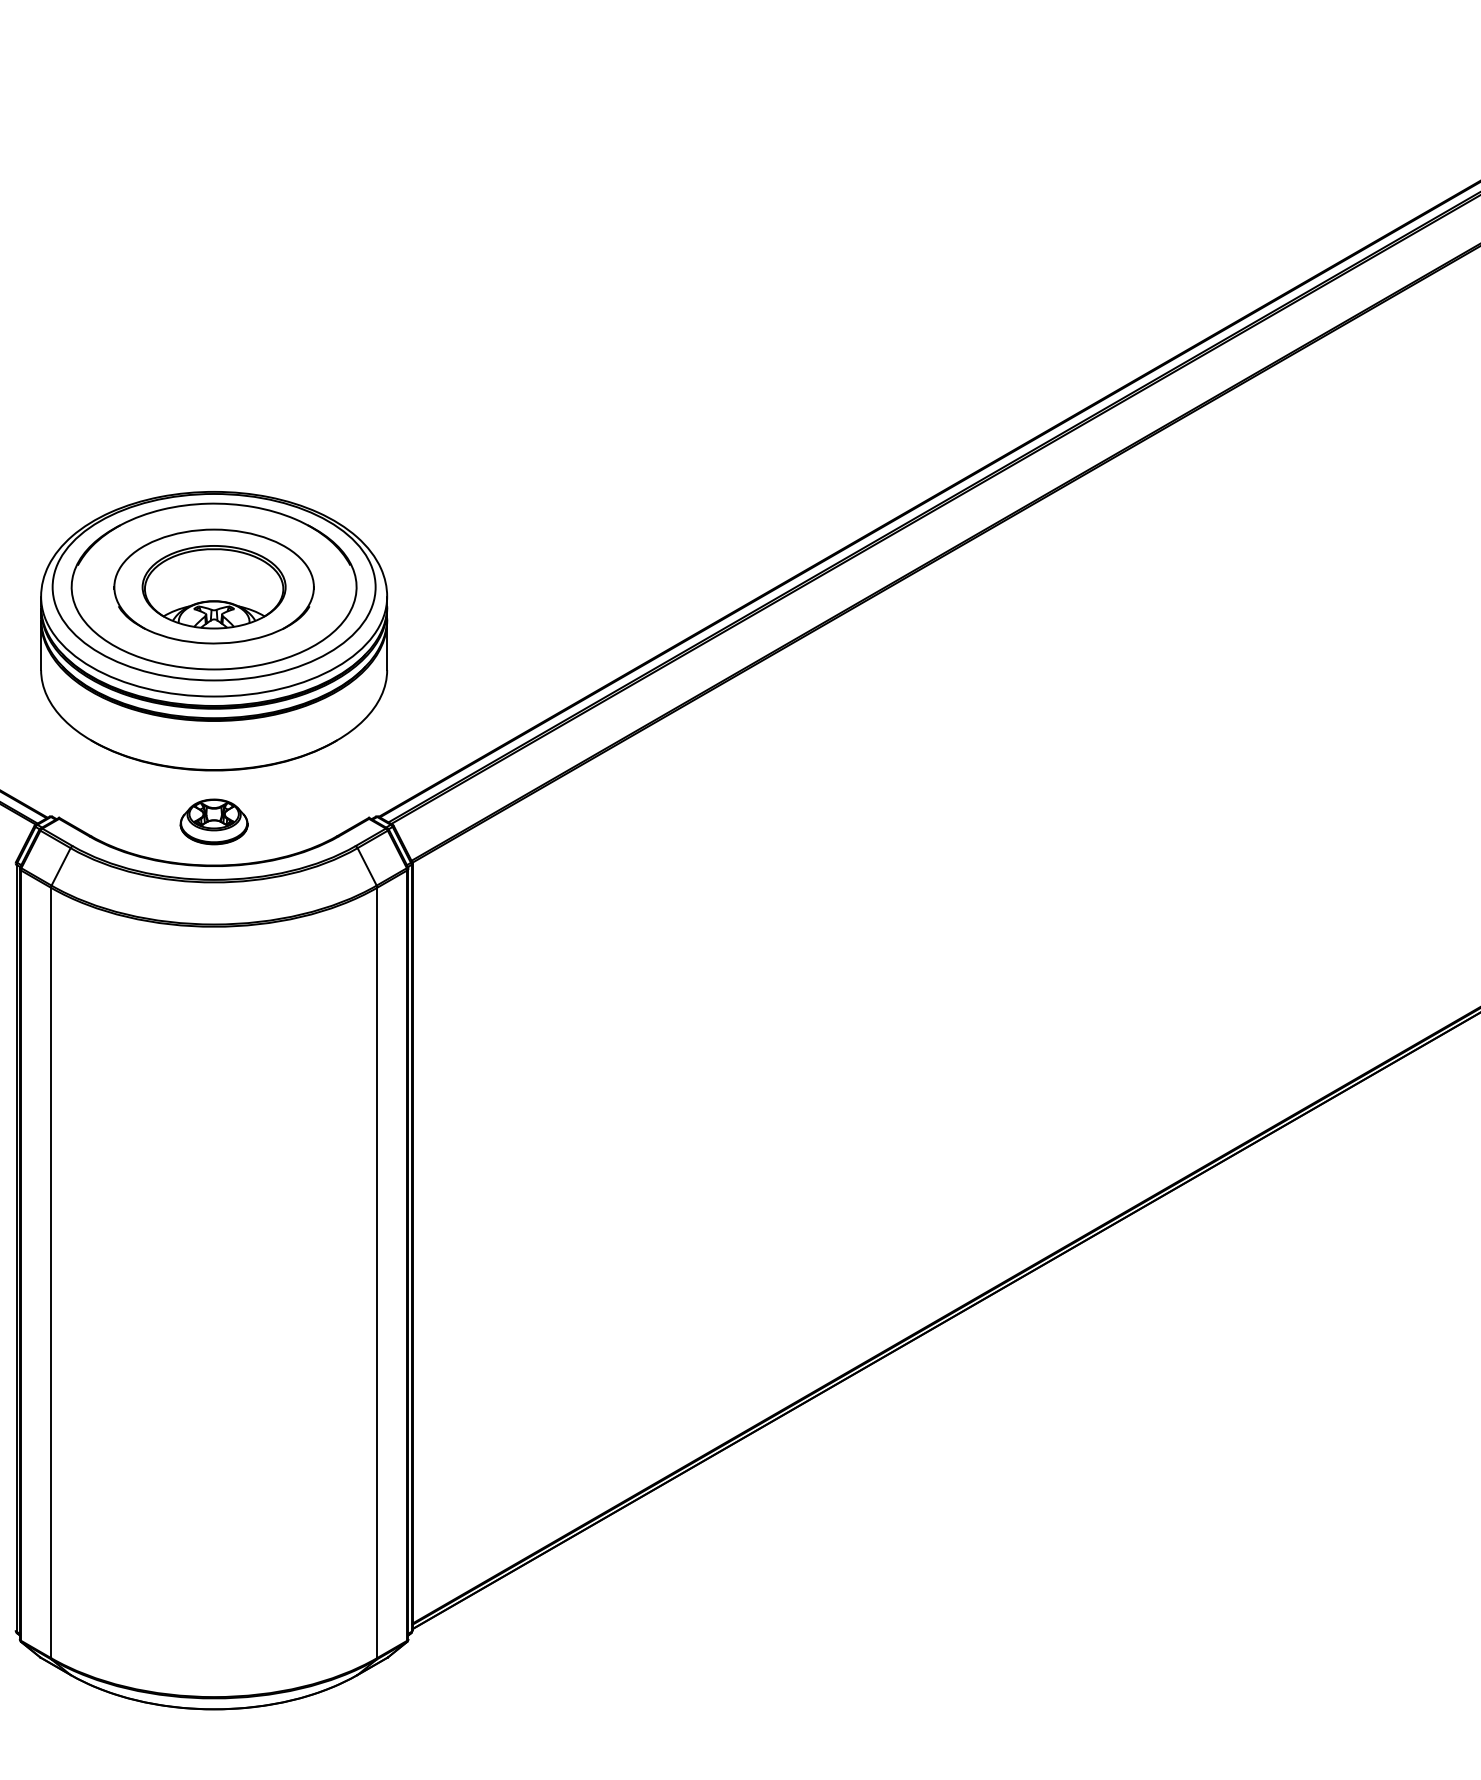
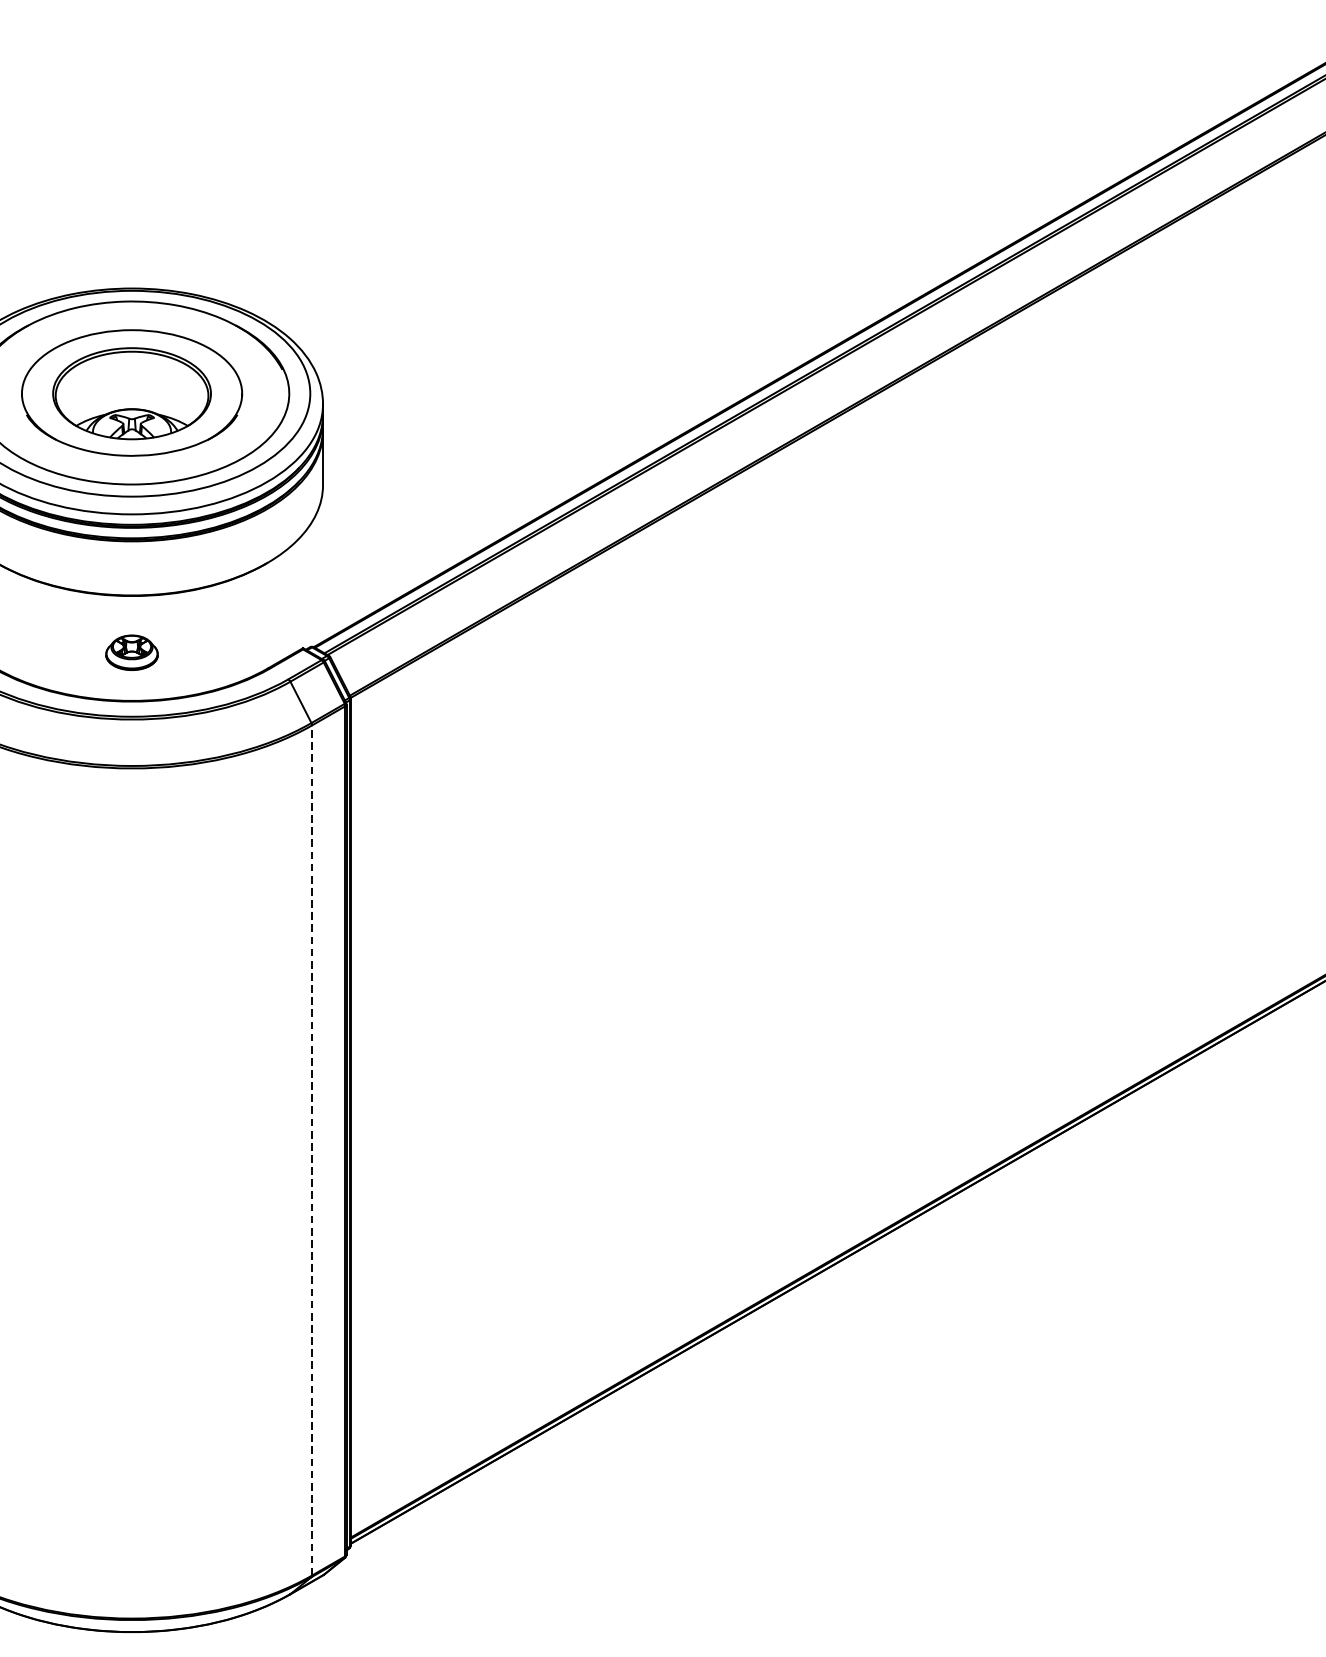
part: (213, 821) -> (131, 652), size x0.7
line: (377, 1272) -> (312, 1150), solid -> dashed

